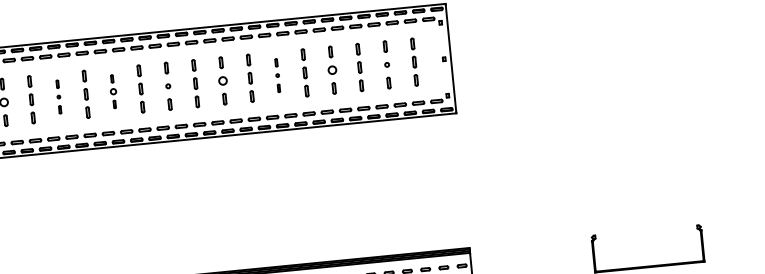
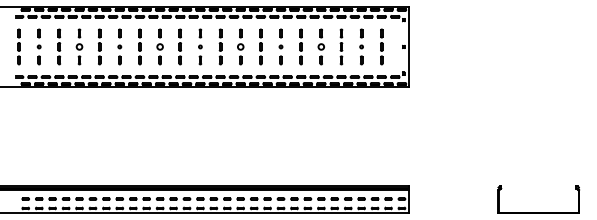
part: (276, 75) -> (280, 46), size x1.43
part: (112, 91) -> (159, 46), size x1.43
part: (58, 96) -> (119, 46), size x1.43

